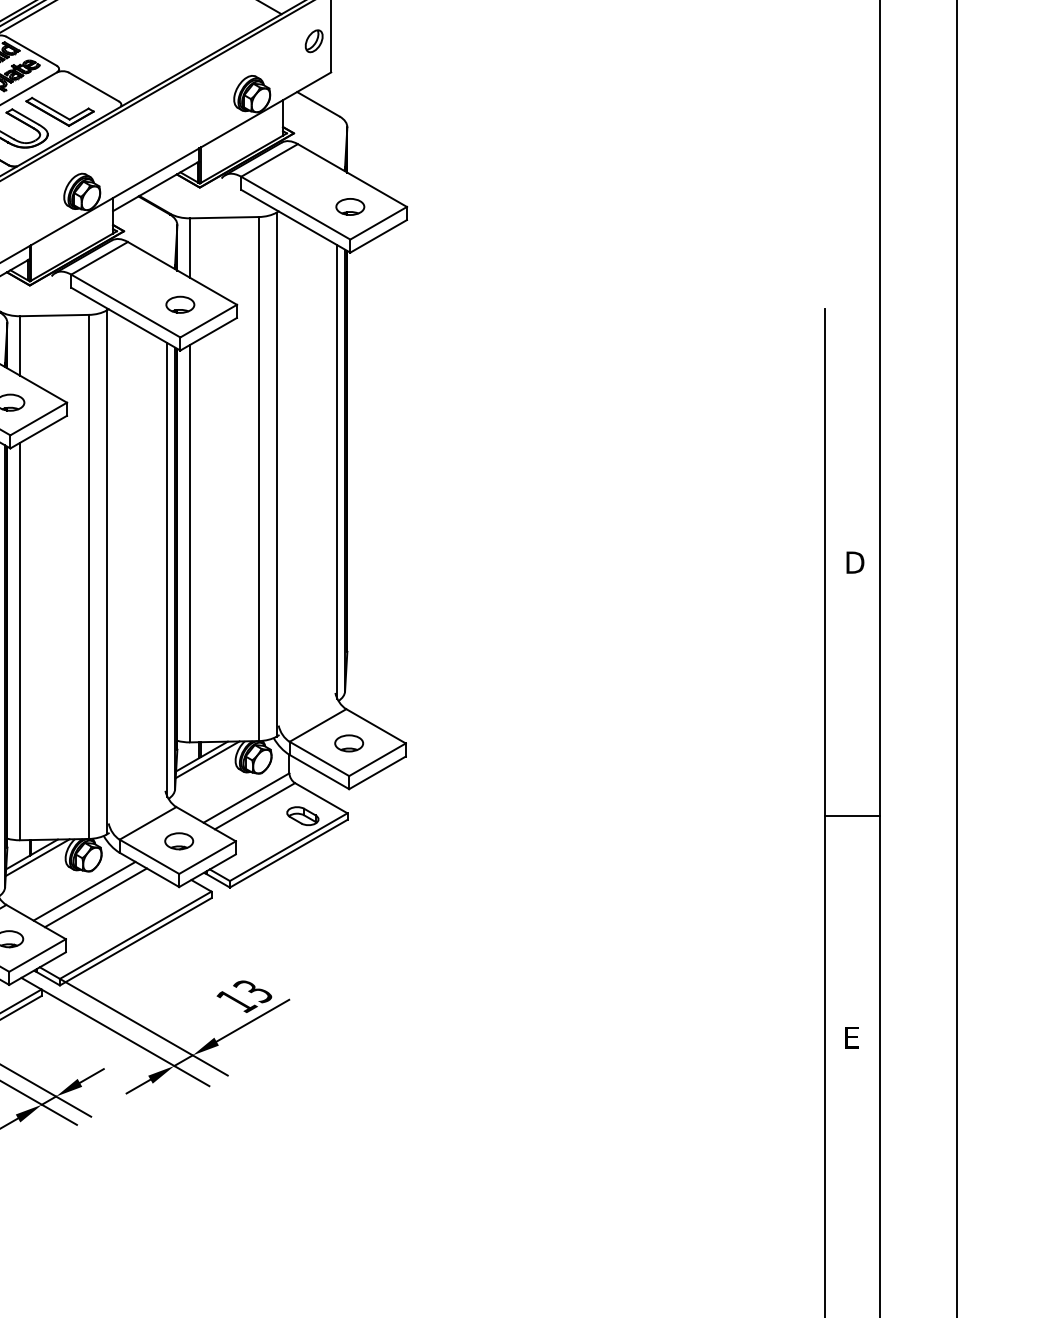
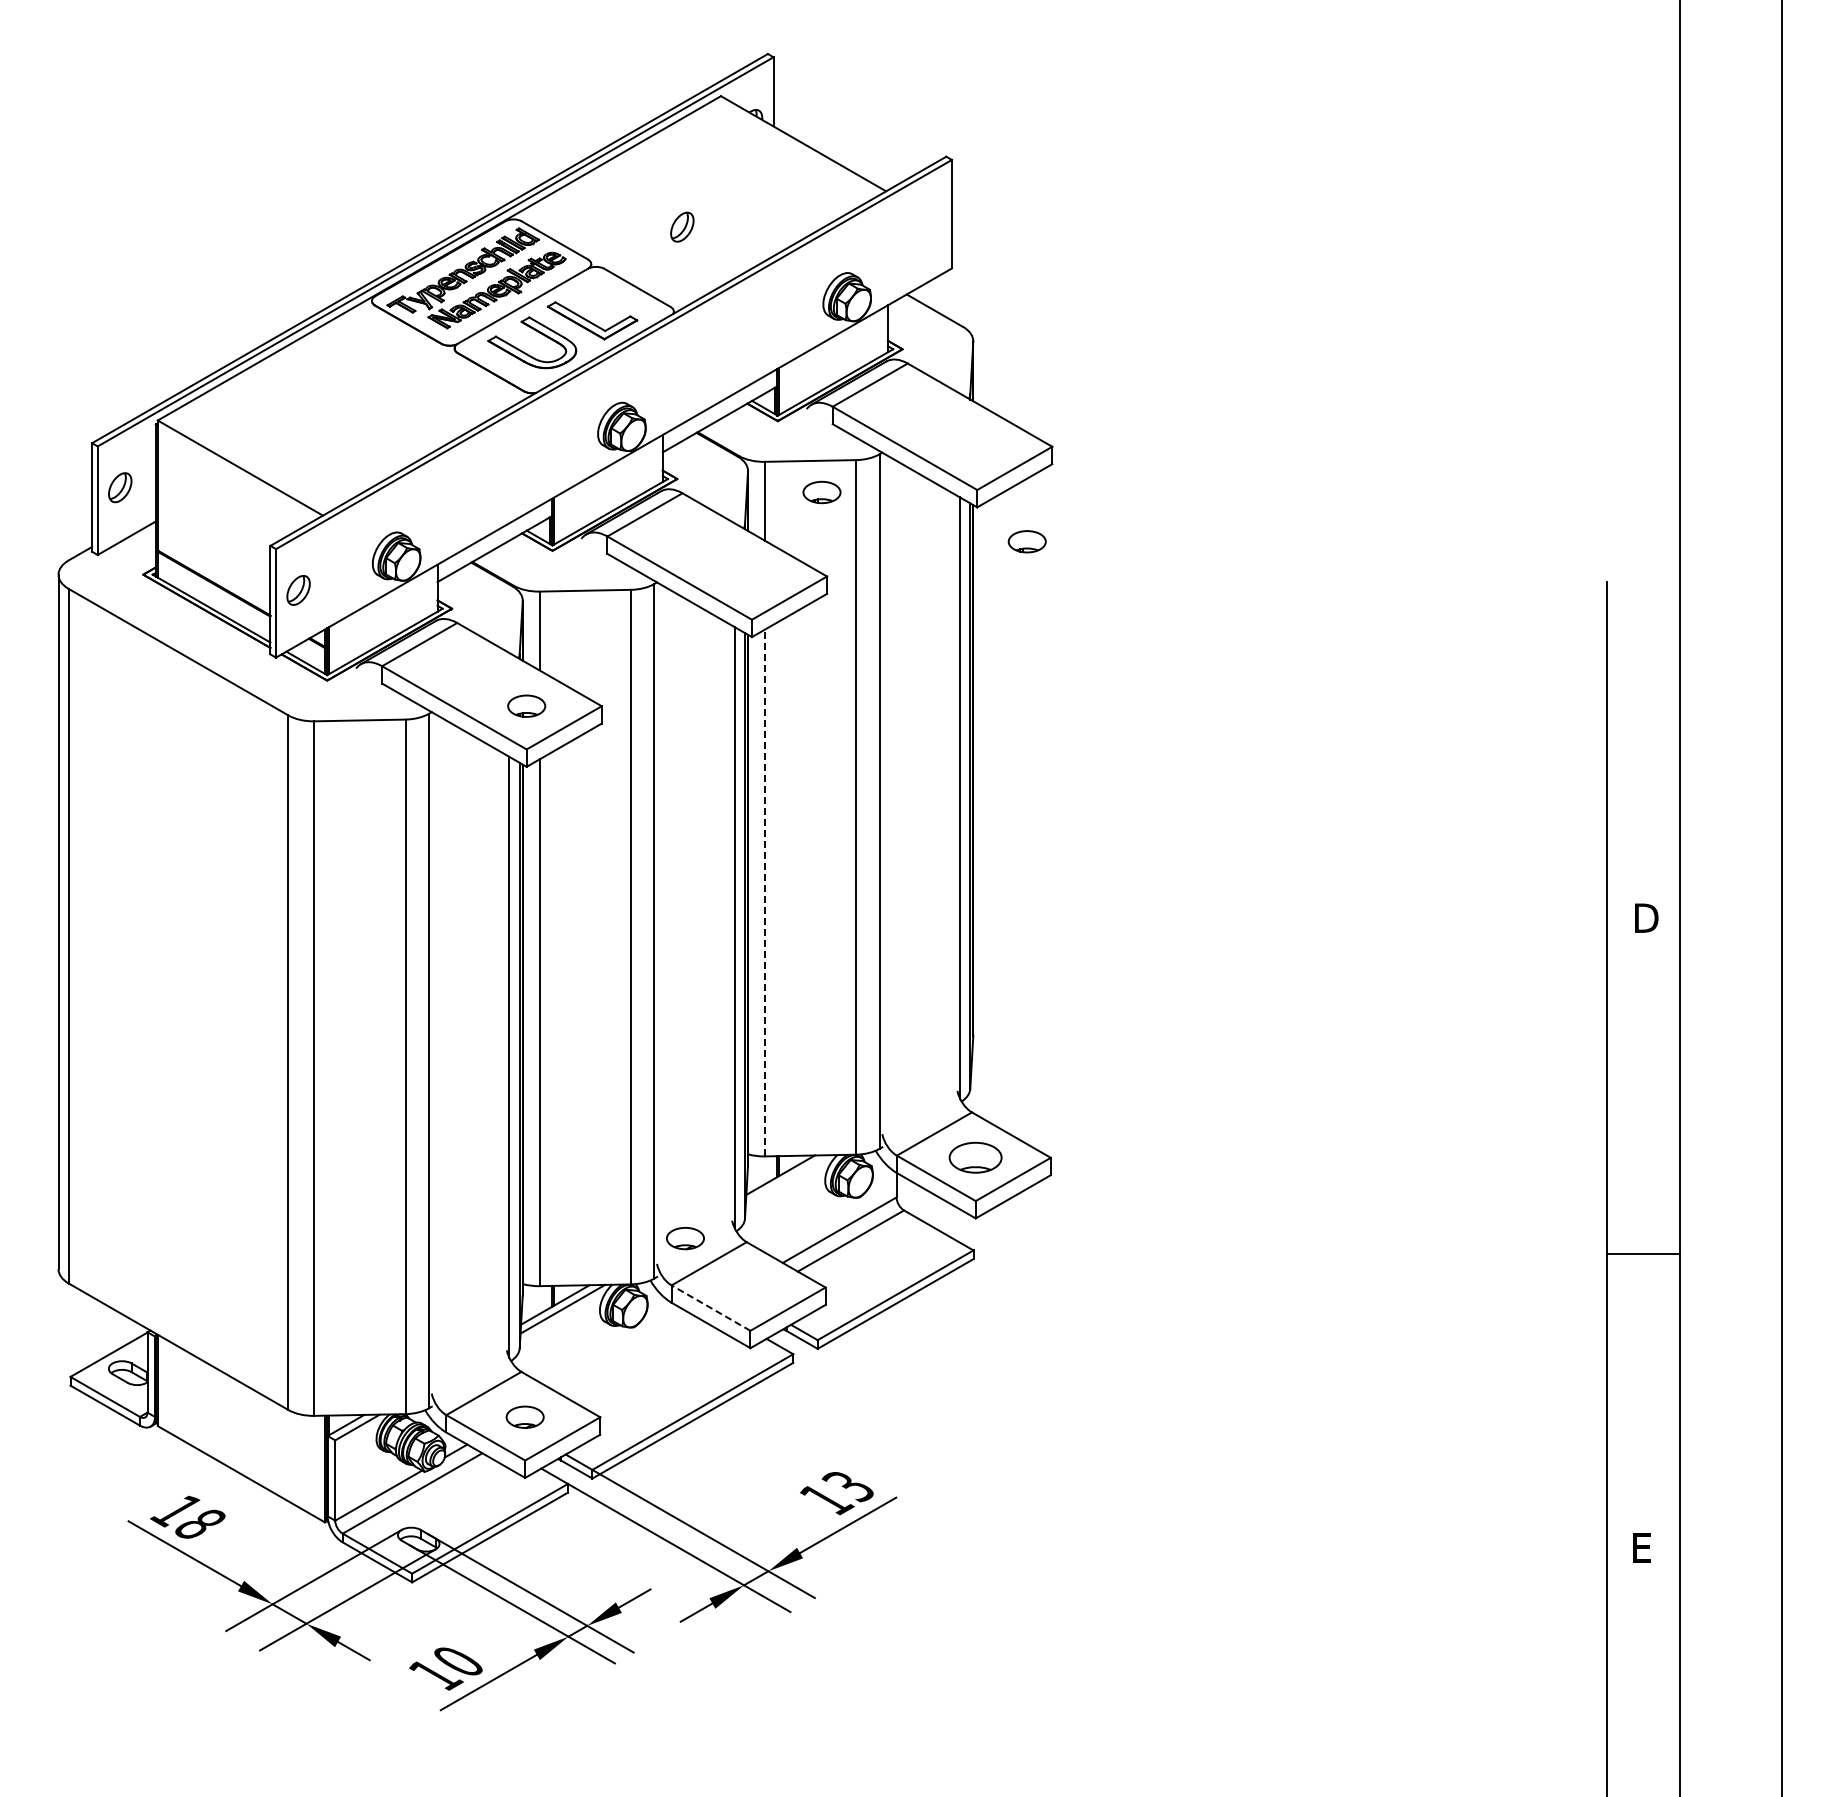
part: (314, 40) -> (682, 226), moved
part: (349, 206) -> (1026, 541), moved
part: (179, 304) -> (821, 492), moved
line: (189, 543) -> (764, 892), solid -> dashed
part: (349, 743) -> (975, 1157), size x1.4
line: (207, 759) -> (787, 1179), removed
part: (302, 815) -> (913, 1253), removed
part: (179, 841) -> (685, 1238), moved
line: (149, 856) -> (710, 1307), solid -> dashed
line: (84, 891) -> (624, 1353), removed
line: (95, 897) -> (639, 1362), removed

